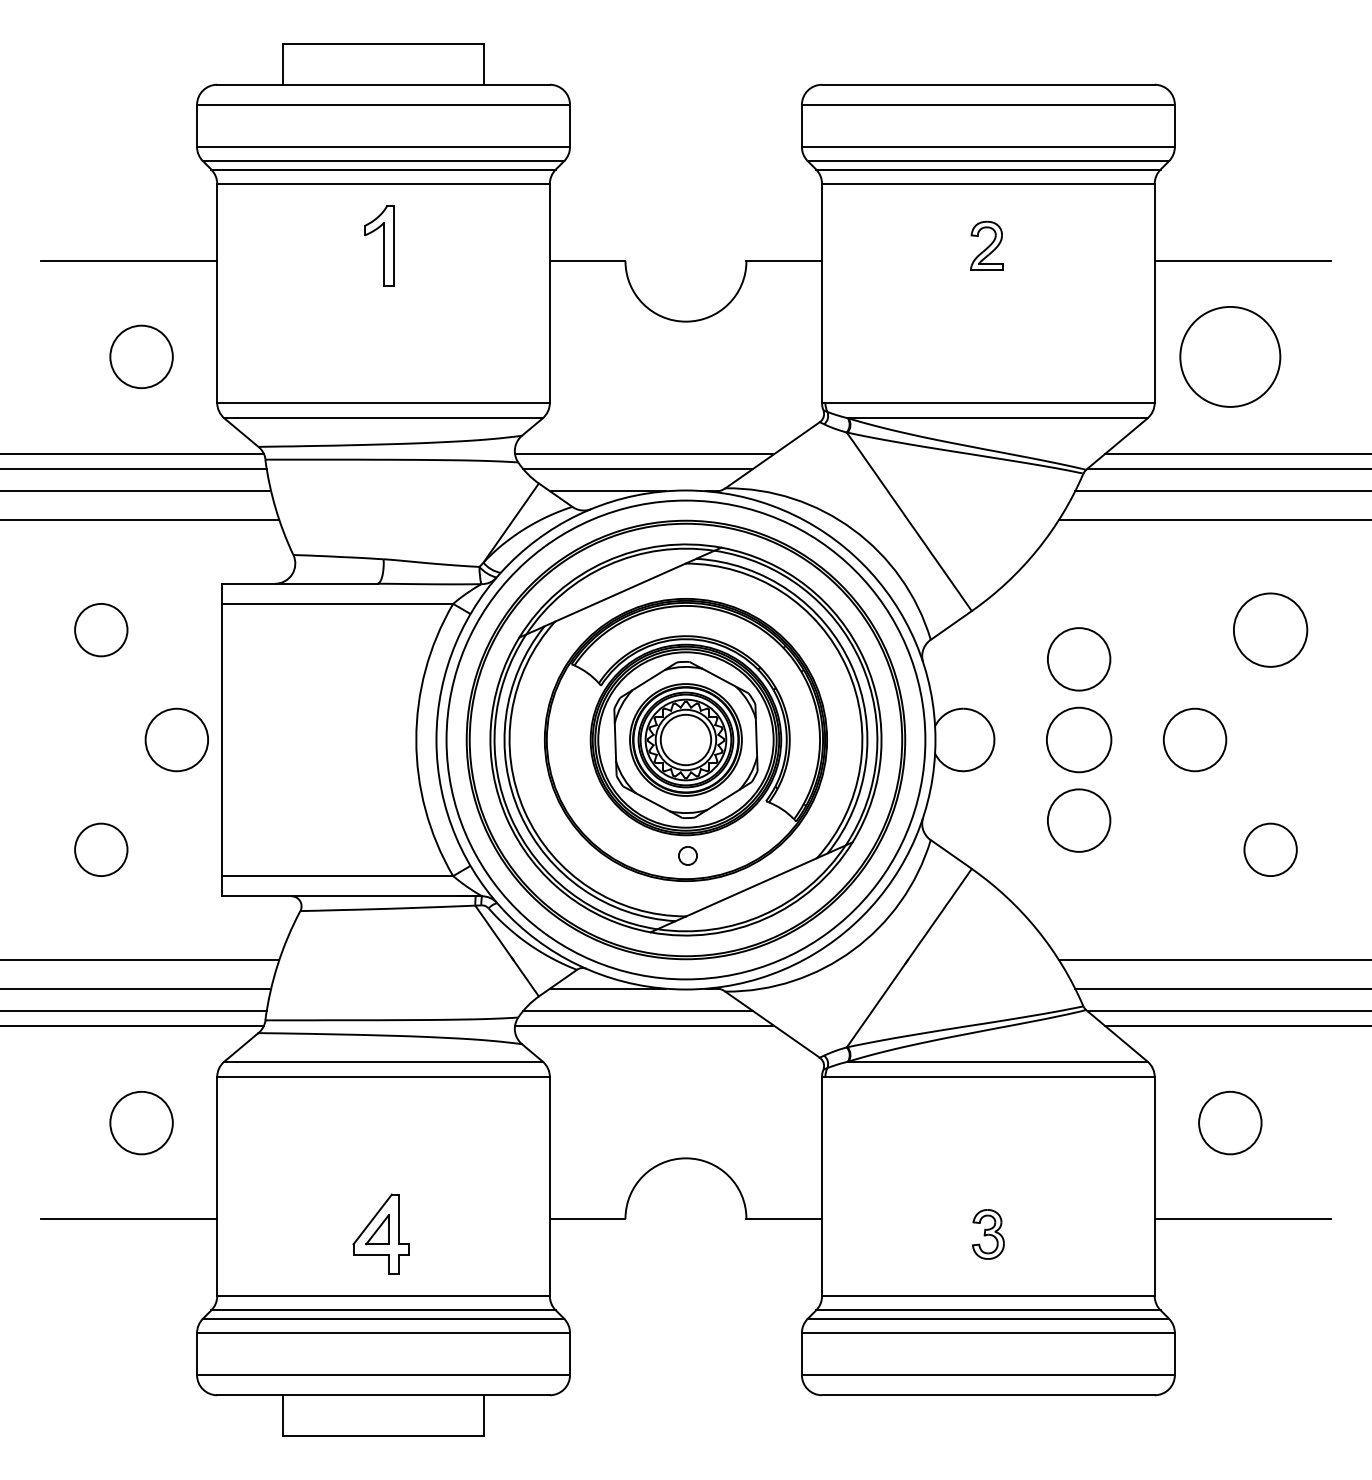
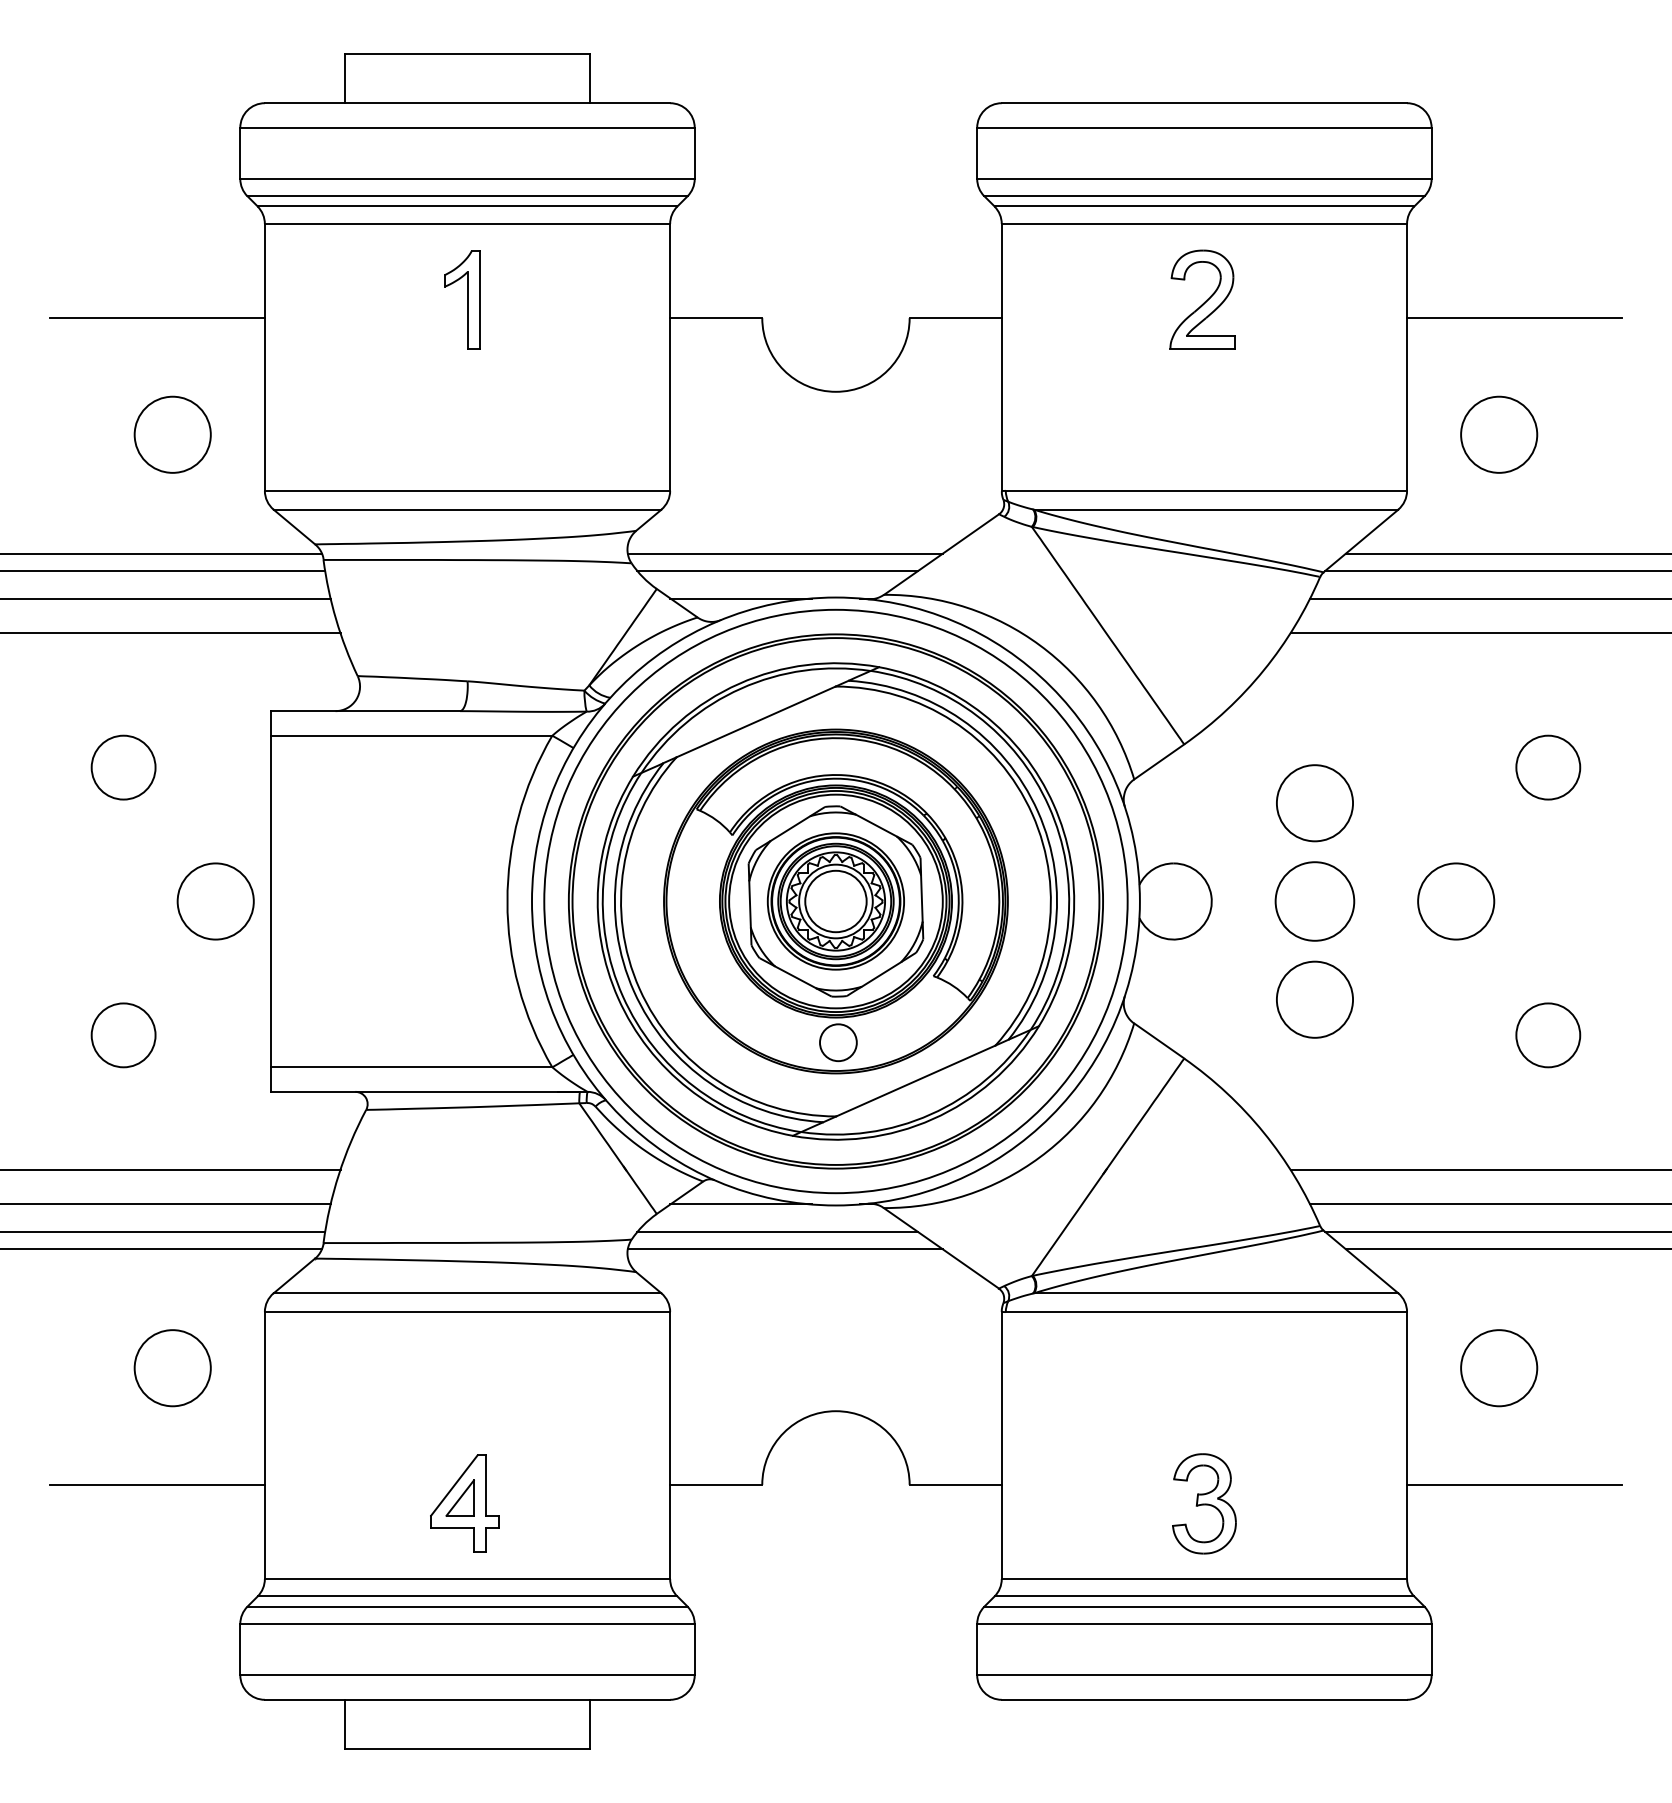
part: (986, 245) -> (1202, 299), size x1.67
circle: (1230, 356) -> (1499, 434), size x0.62
circle: (1270, 630) -> (1548, 767), size x0.71
circle: (688, 855) -> (838, 1042), size x1.67
part: (988, 1234) -> (1204, 1503), size x1.67

